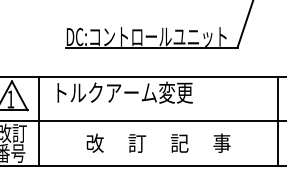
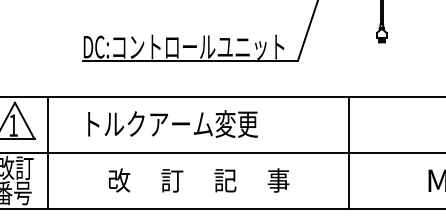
text: (124, 92) -> (172, 123), moved

